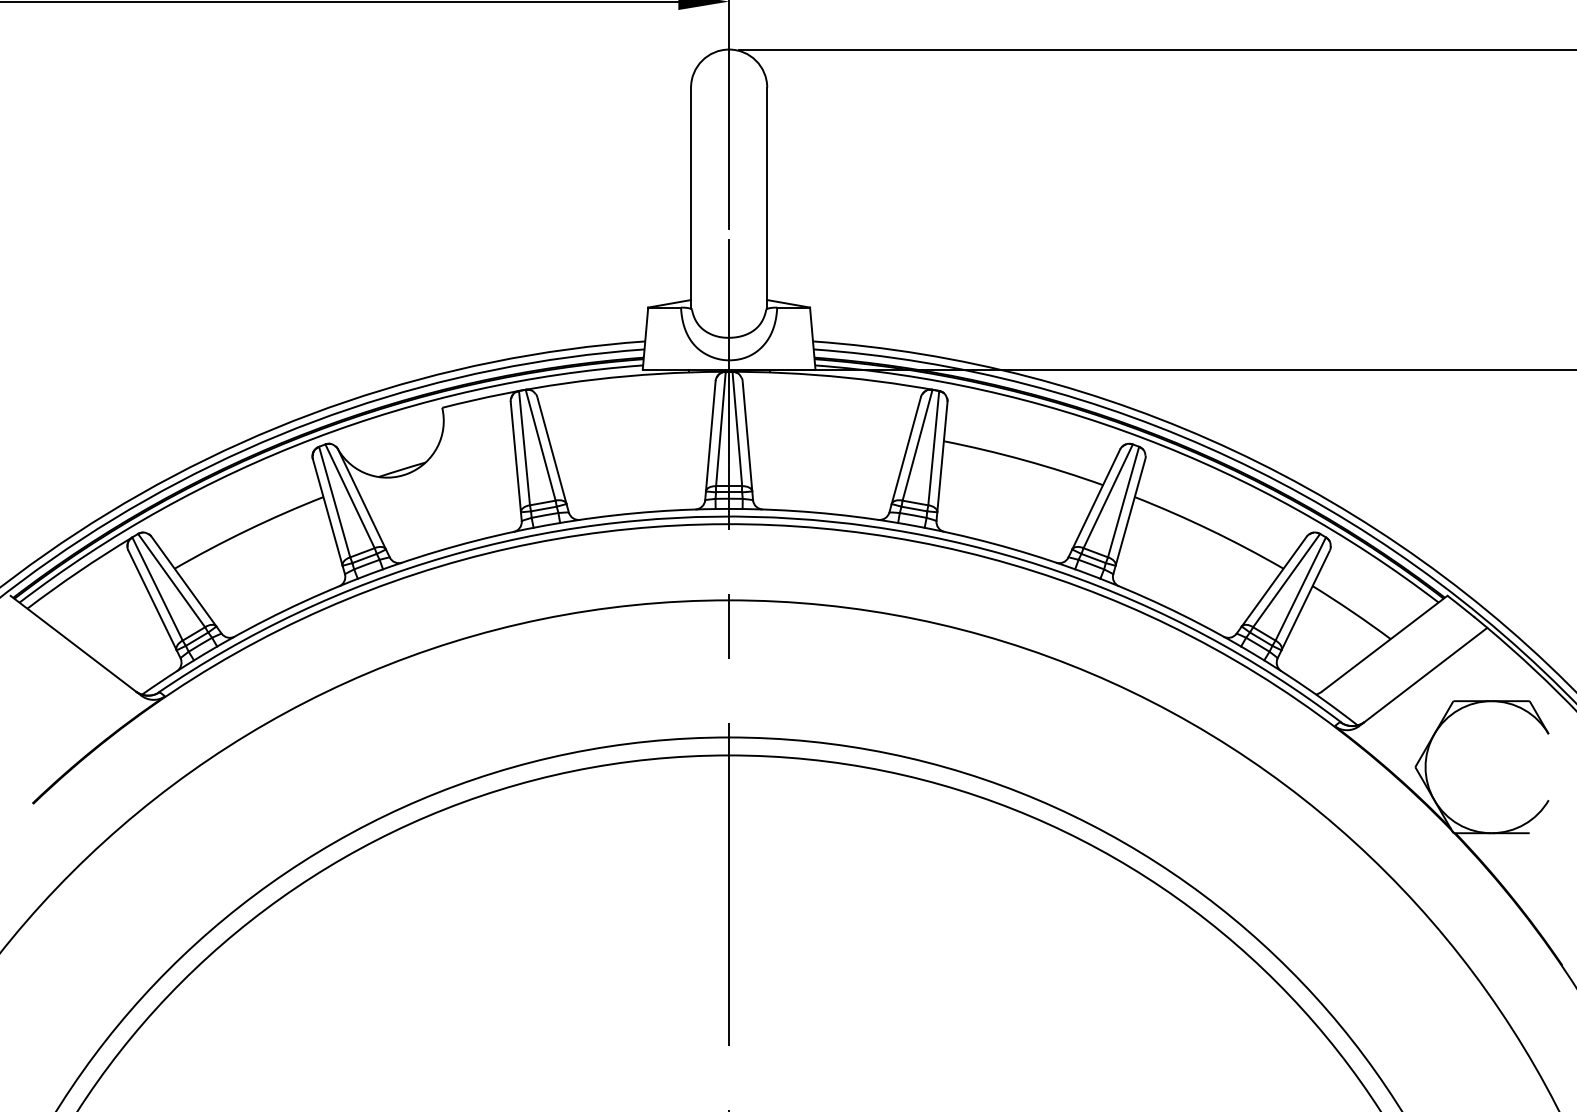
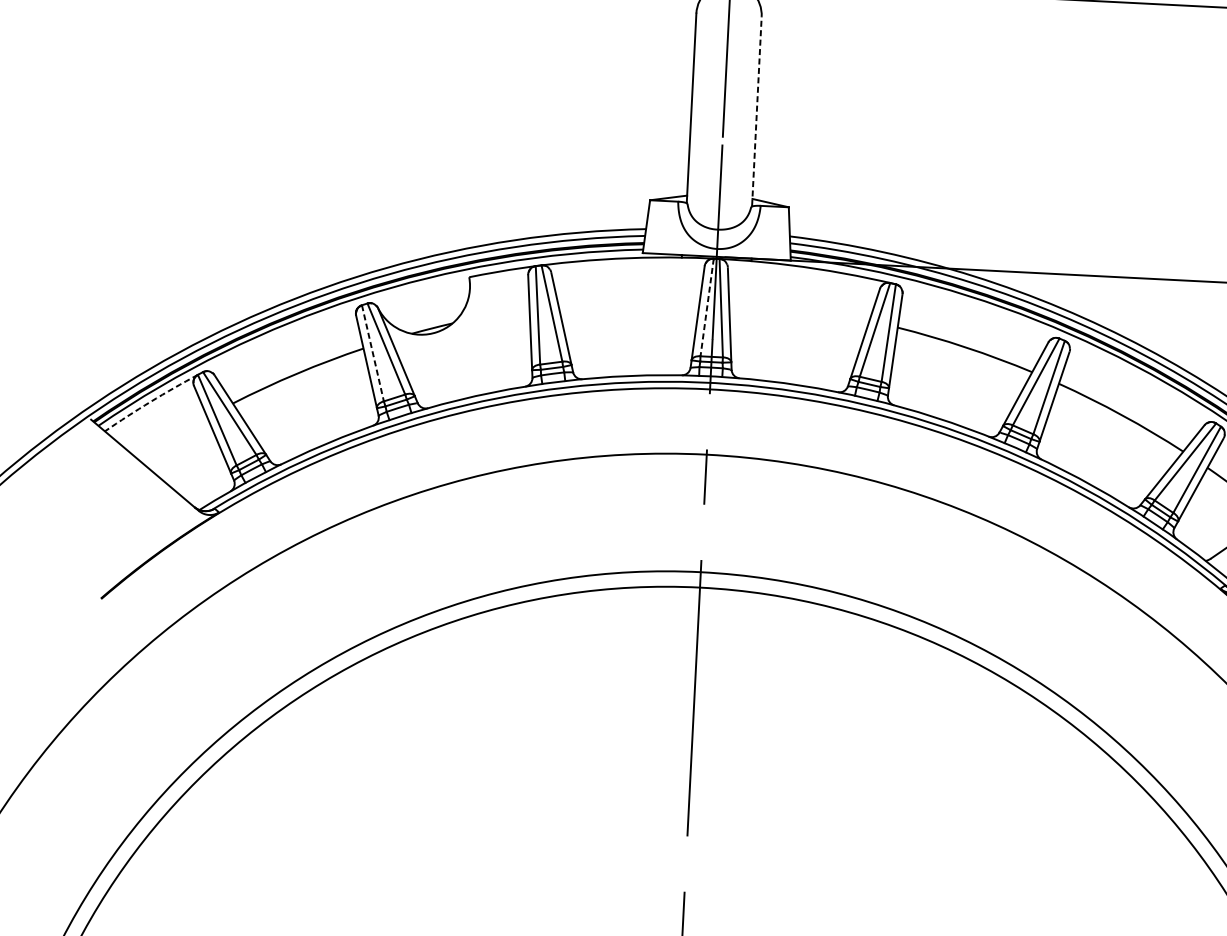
line: (767, 197) -> (757, 111), solid -> dashed
line: (720, 429) -> (706, 307), solid -> dashed
line: (334, 502) -> (372, 353), solid -> dashed
arc: (78, 571) -> (150, 401), solid -> dashed

